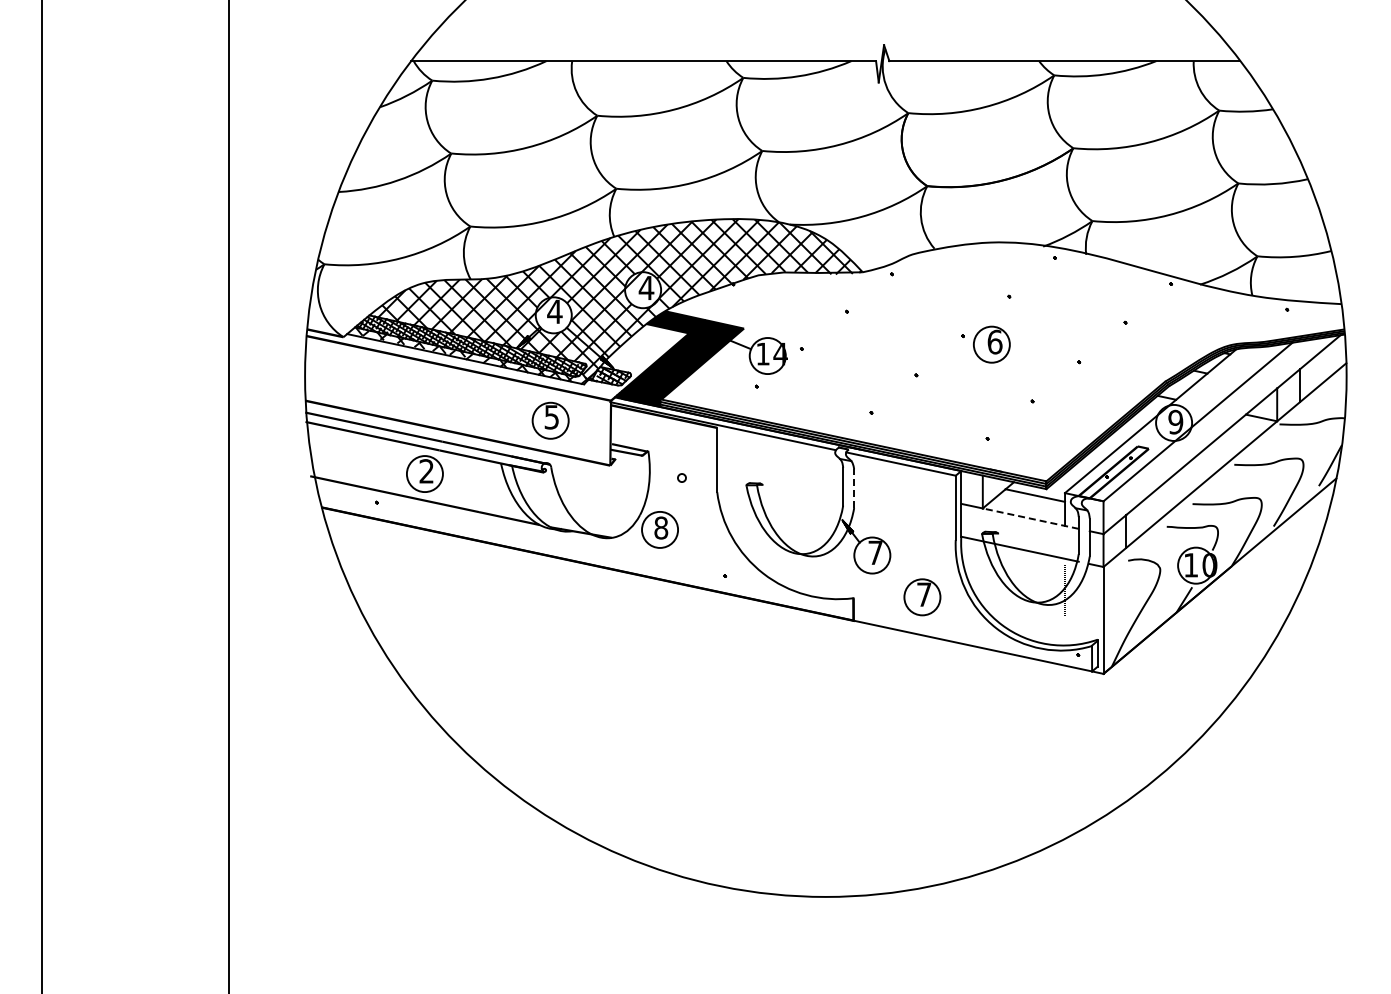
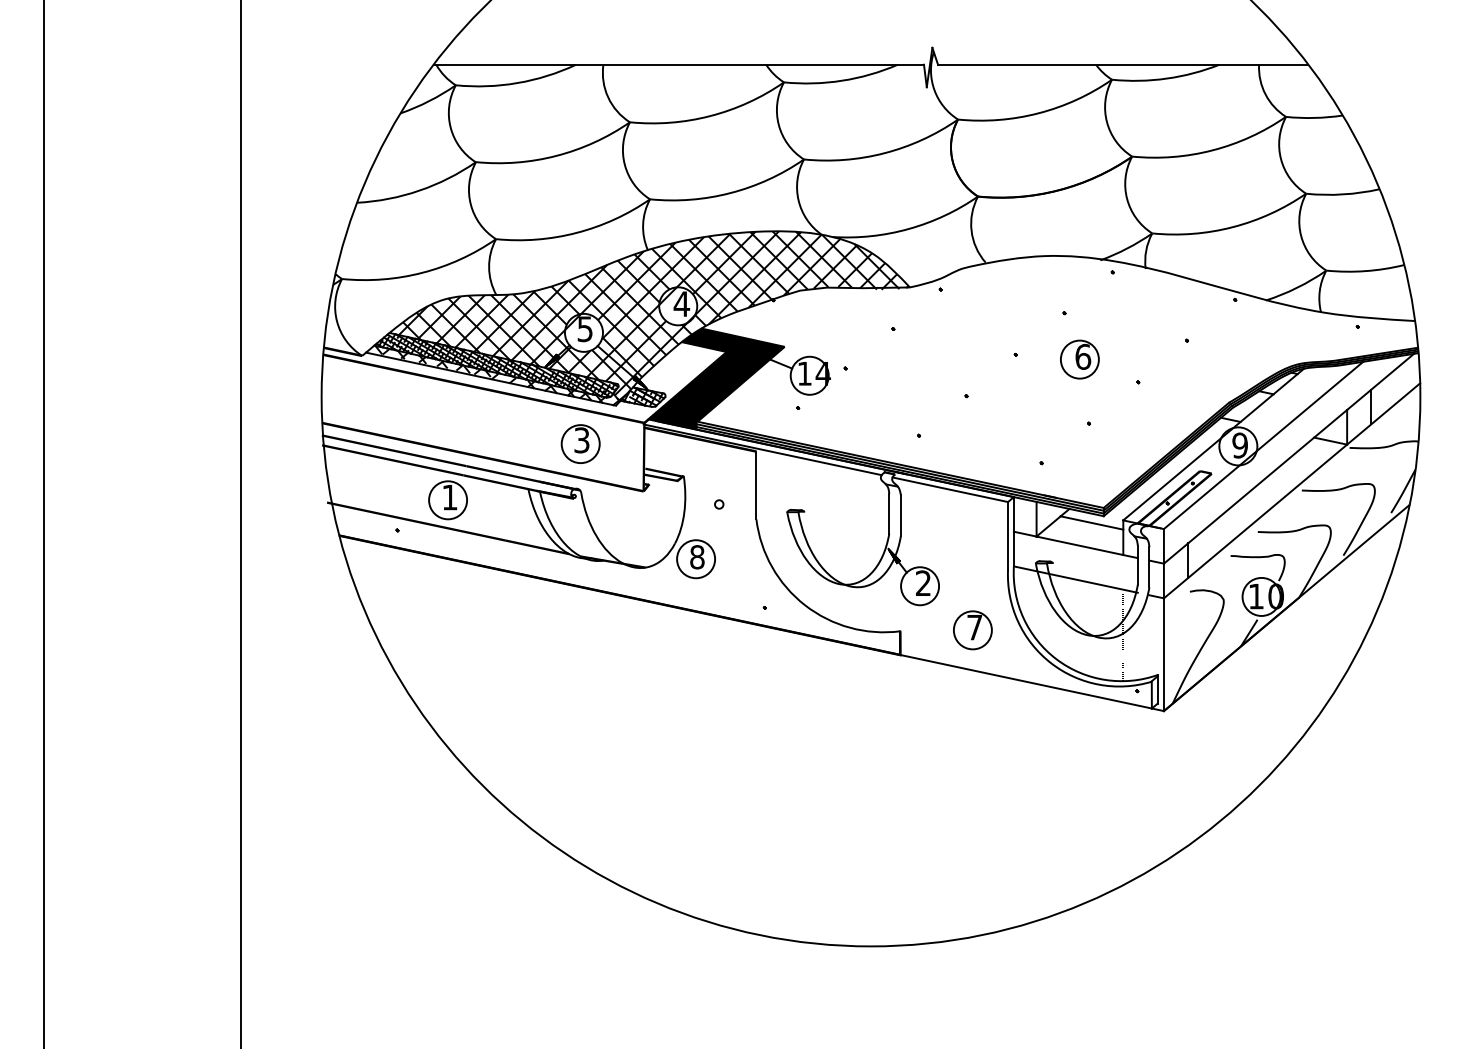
text: (554, 311) -> (584, 328), 4 -> 5
part: (991, 344) -> (1079, 359), moved
text: (551, 416) -> (581, 439), 5 -> 3
text: (426, 471) -> (449, 497), 2 -> 1
line: (854, 488) -> (901, 515), dashed -> solid
line: (1030, 518) -> (1086, 547), dashed -> solid
text: (875, 552) -> (923, 583), 7 -> 2

